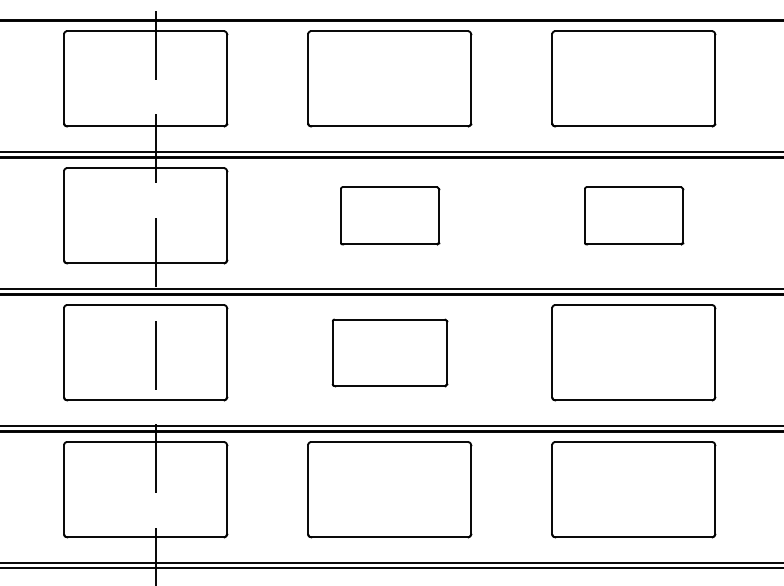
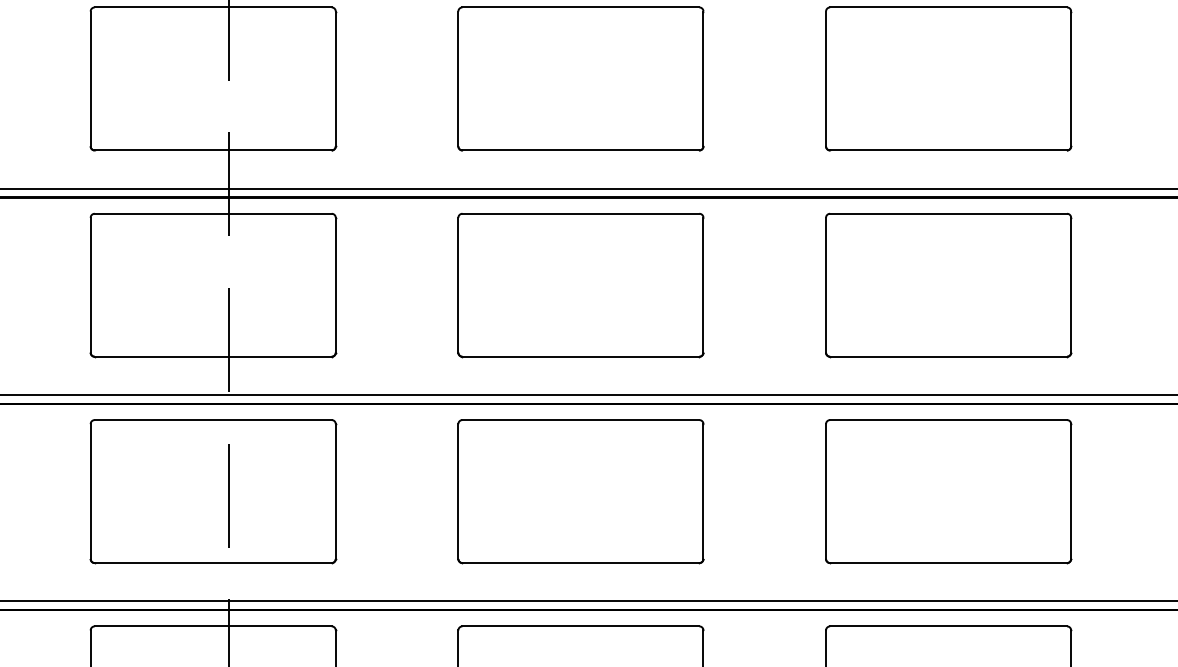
part: (389, 215) -> (580, 284), size x1.67
part: (633, 215) -> (948, 284), size x1.67
part: (389, 352) -> (580, 491), size x1.43

